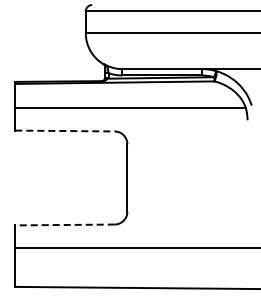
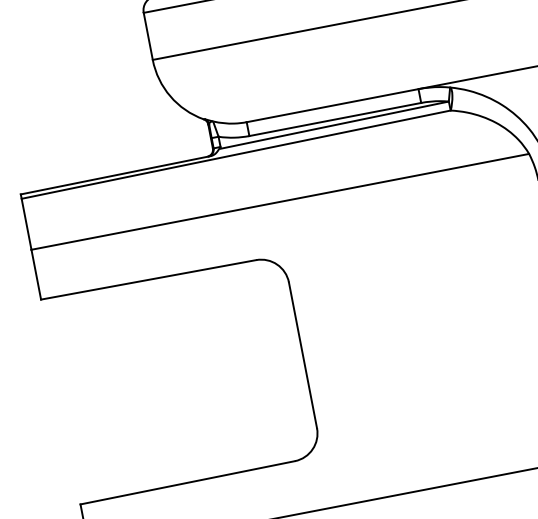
line: (65, 131) -> (149, 280), dashed -> solid
line: (65, 224) -> (188, 481), dashed -> solid

